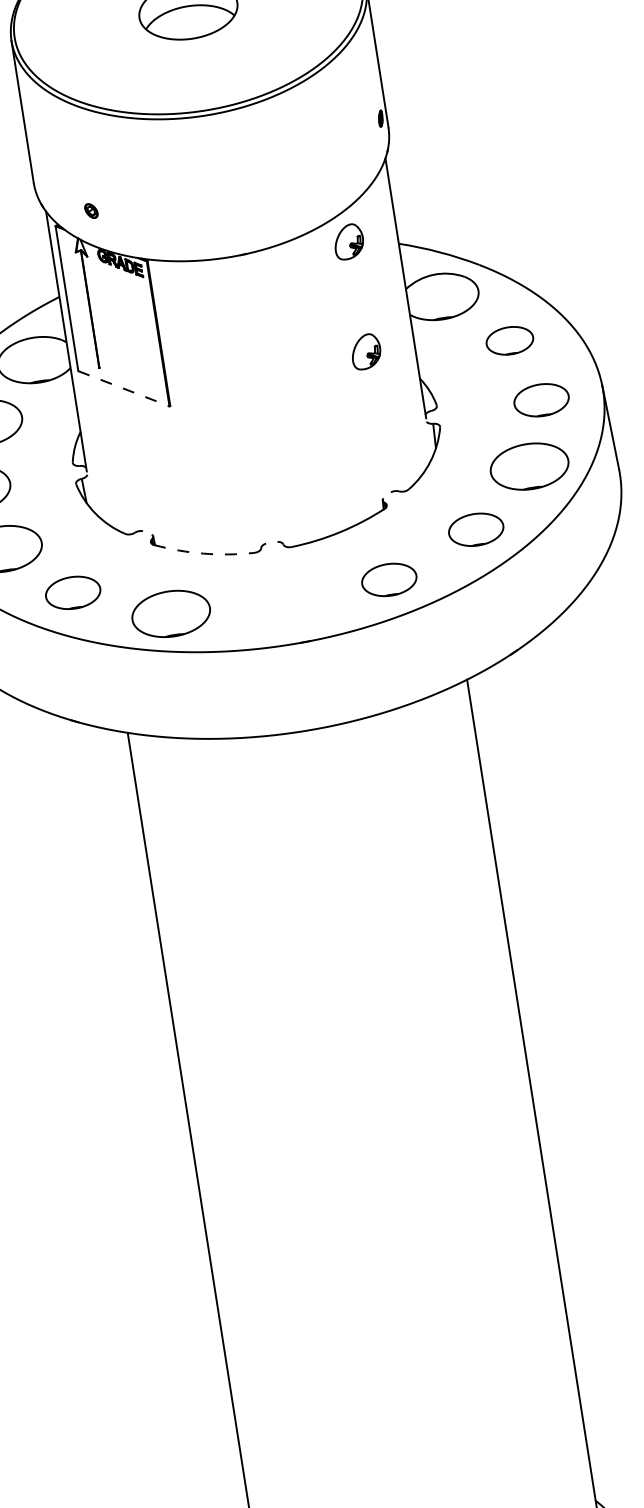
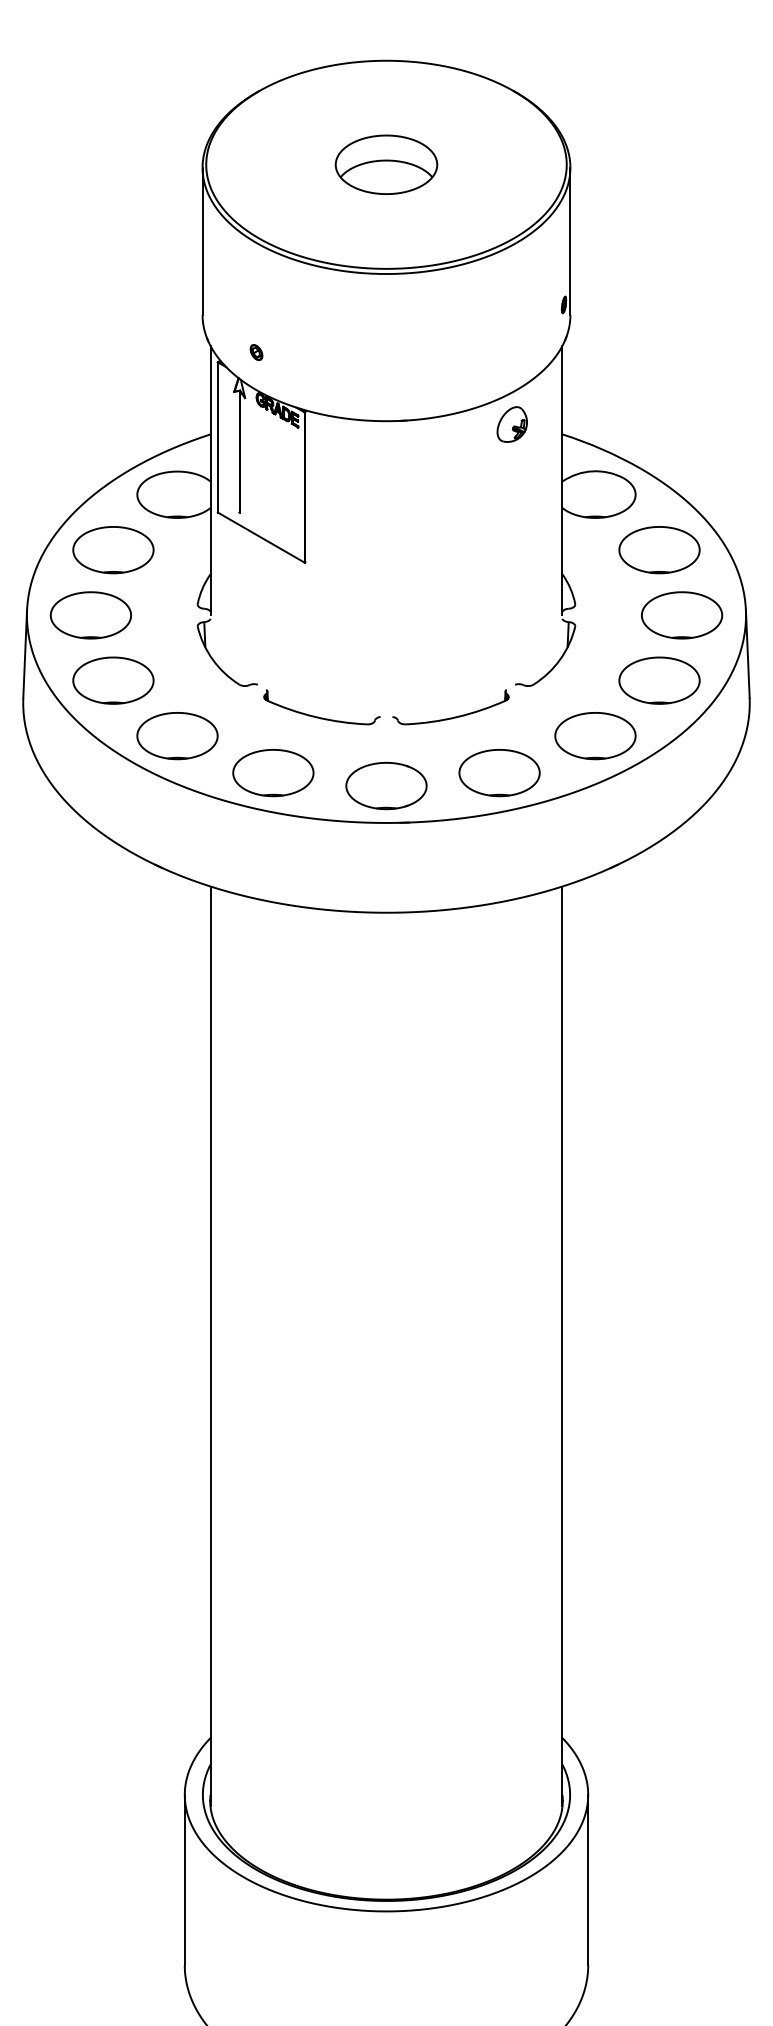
part: (509, 341) -> (659, 550), size x1.67
part: (365, 351) -> (511, 538), removed
line: (124, 388) -> (261, 537), dashed -> solid
part: (541, 400) -> (682, 615), size x1.43
part: (476, 530) -> (595, 736), size x1.43
arc: (203, 554) -> (315, 717), dashed -> solid
part: (389, 580) -> (499, 773), size x1.43
part: (73, 593) -> (177, 736), size x1.43
part: (282, 609) -> (386, 786), added

